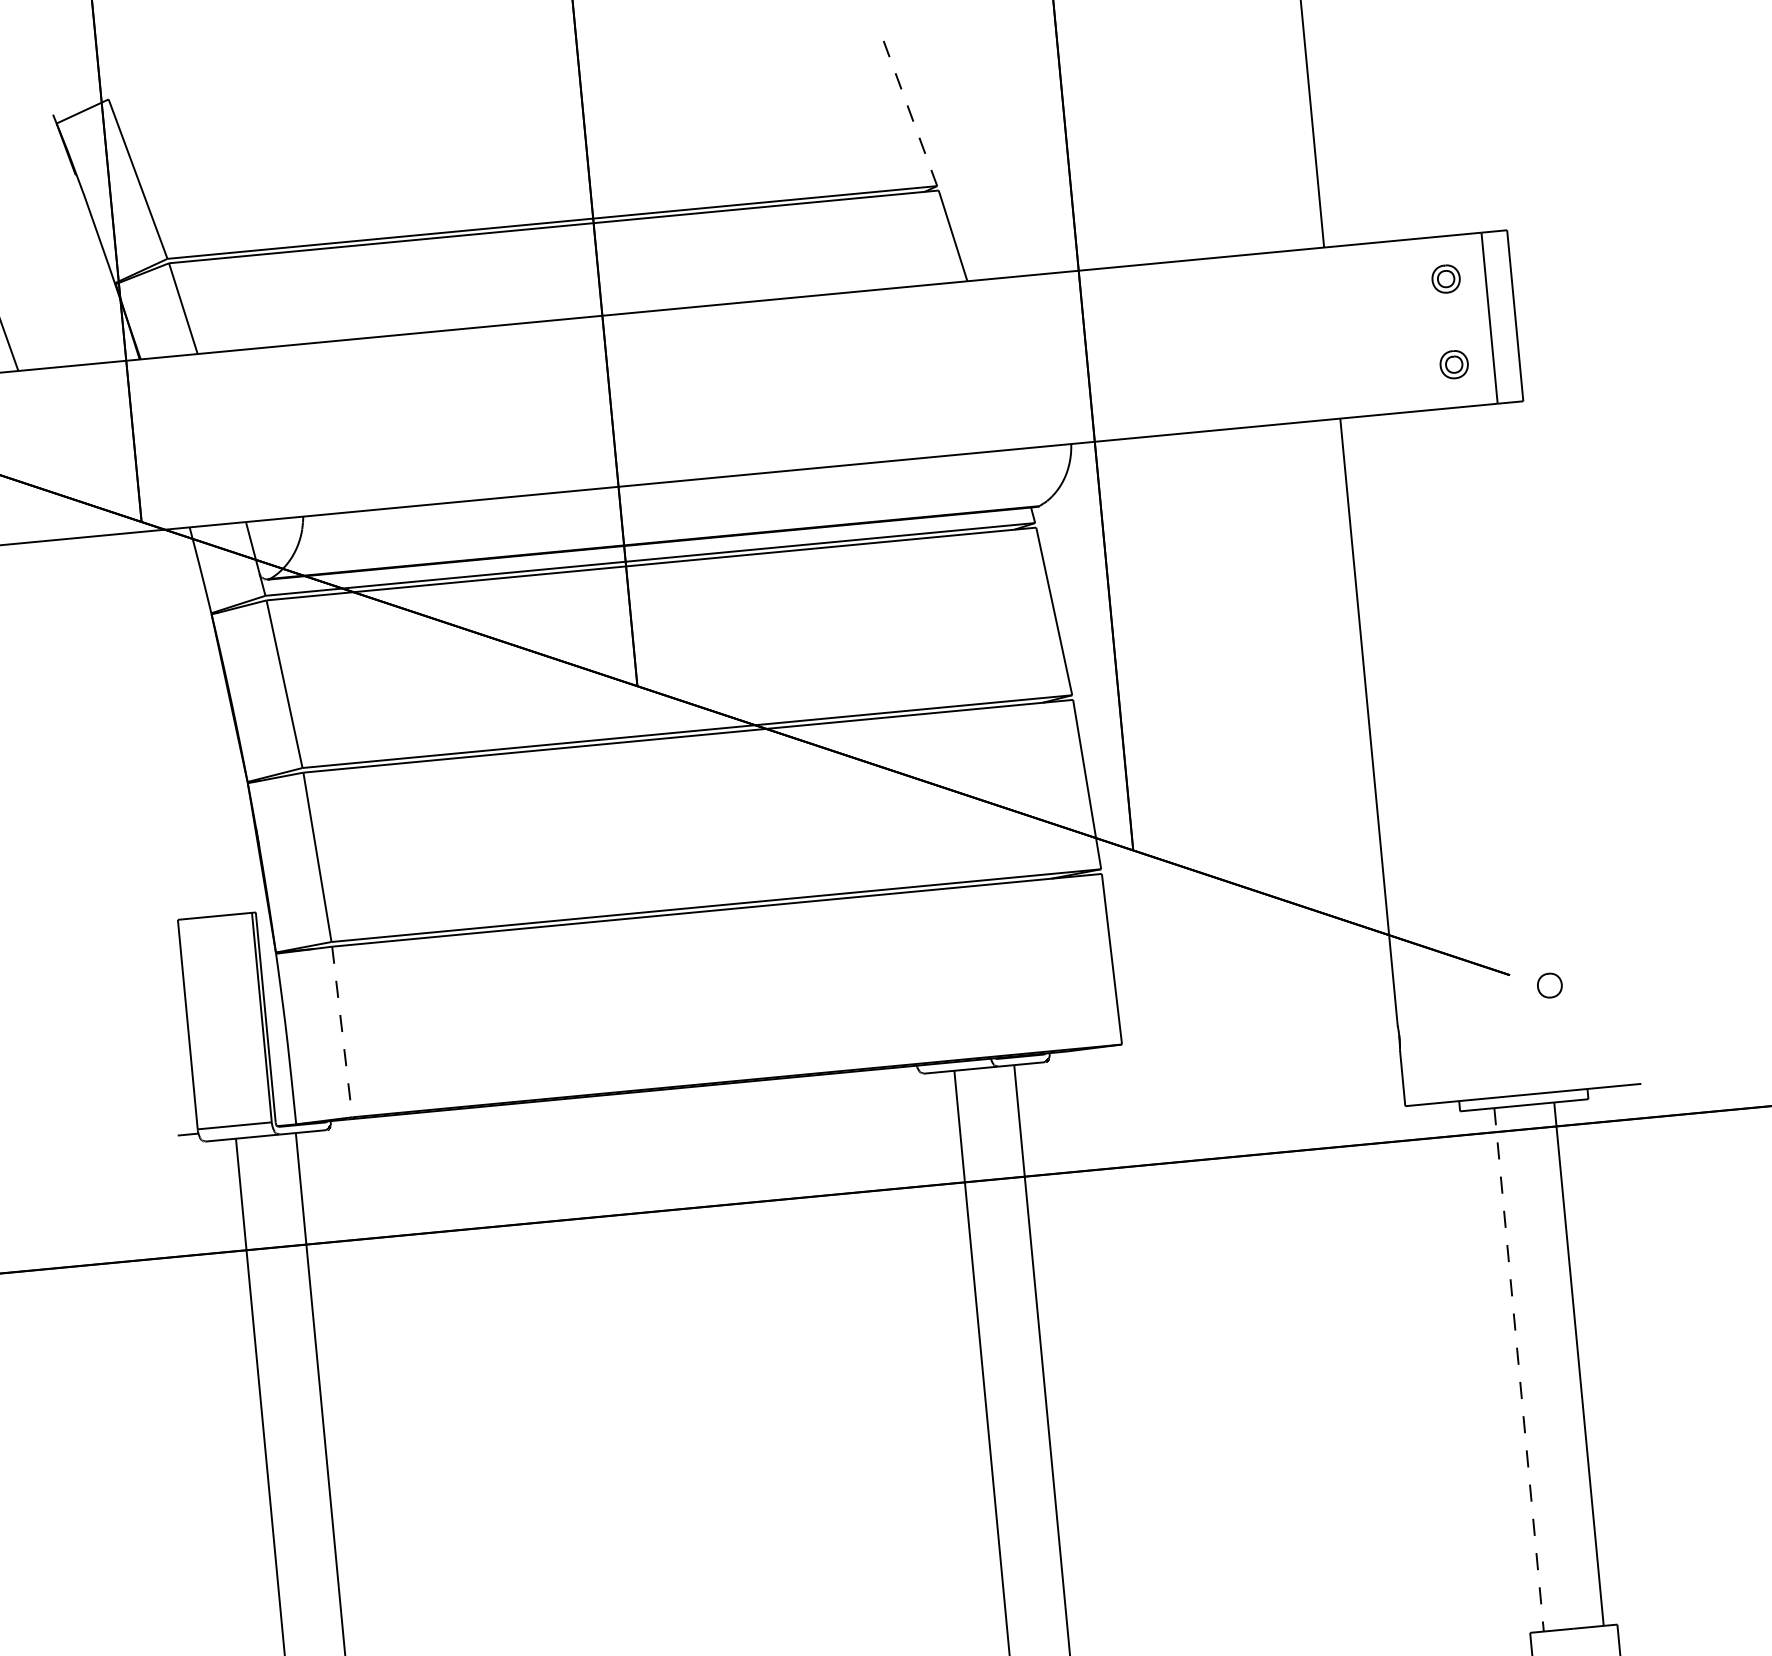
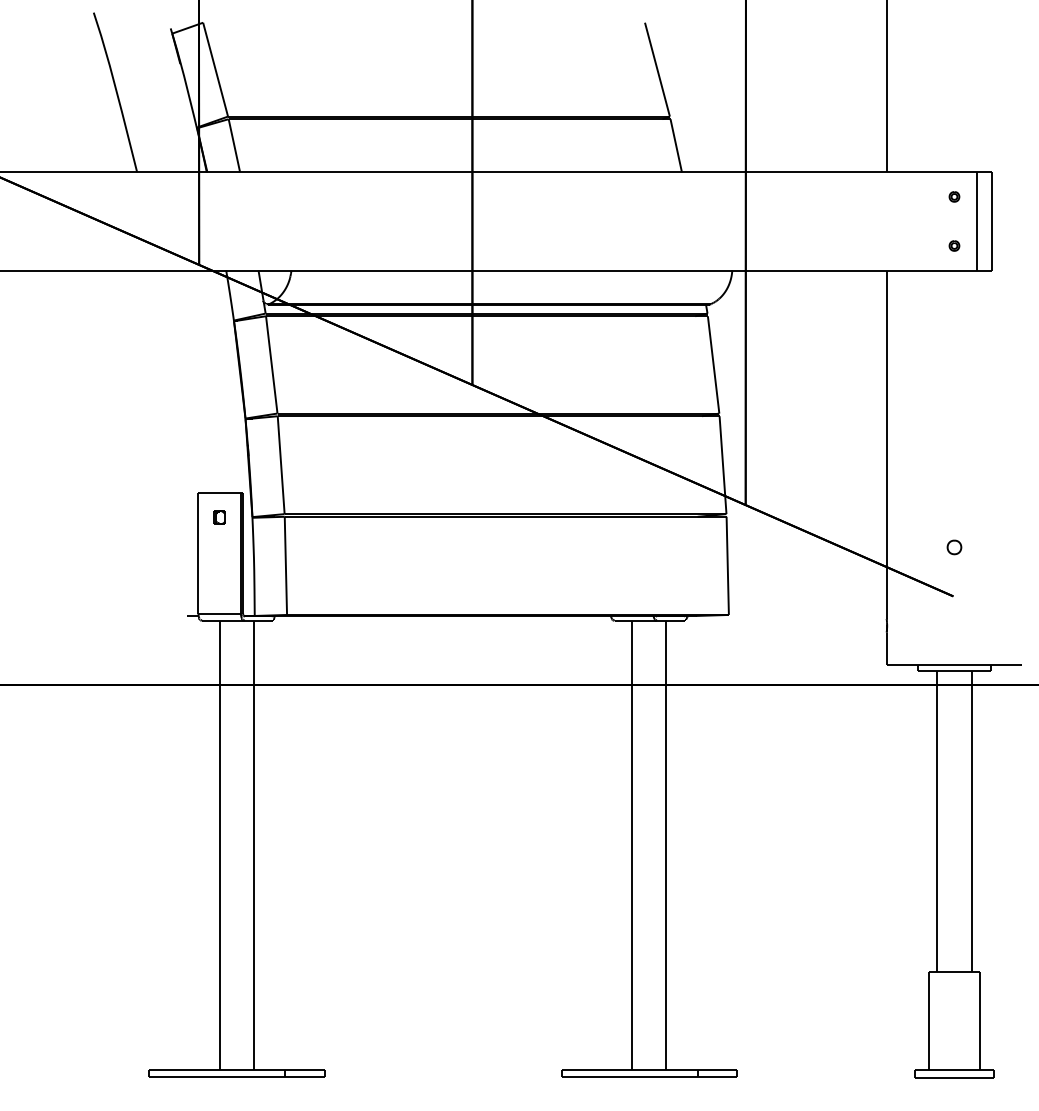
line: (907, 106) -> (657, 69), dashed -> solid
part: (1446, 278) -> (954, 196), size x0.62
part: (1454, 363) -> (954, 245), size x0.62
part: (218, 958) -> (219, 517), added
part: (1549, 985) -> (954, 547), moved
line: (341, 1033) -> (285, 566), dashed -> solid
line: (1519, 1369) -> (937, 821), dashed -> solid

